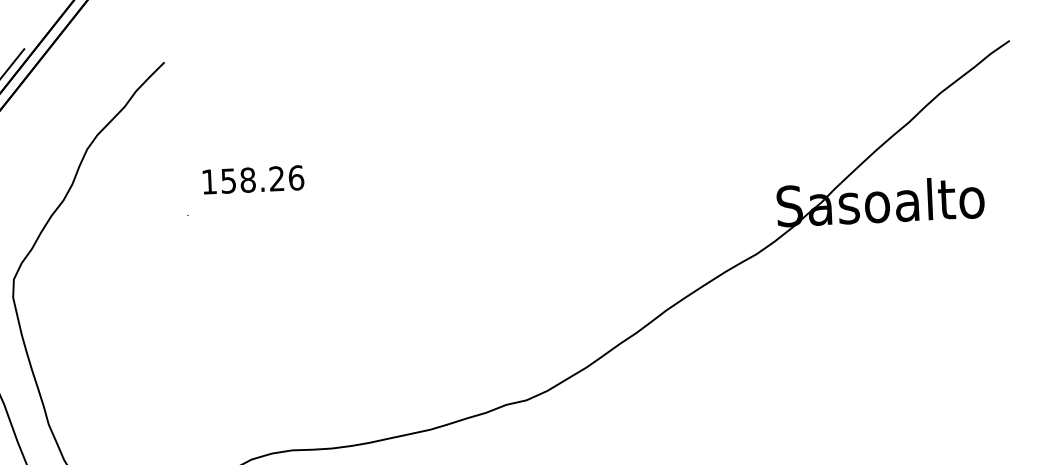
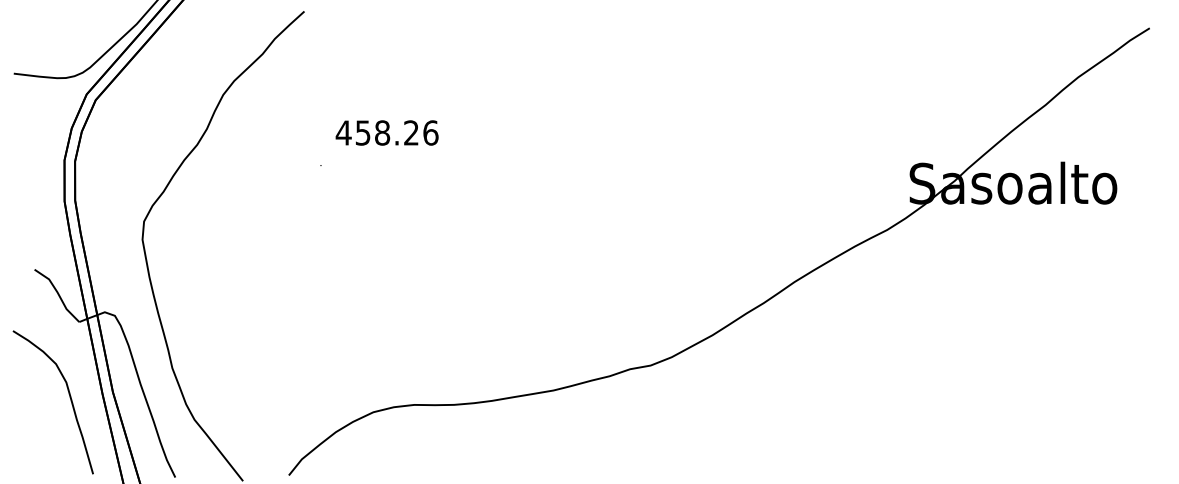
text: (209, 181) -> (343, 132), 158.26 -> 458.26

